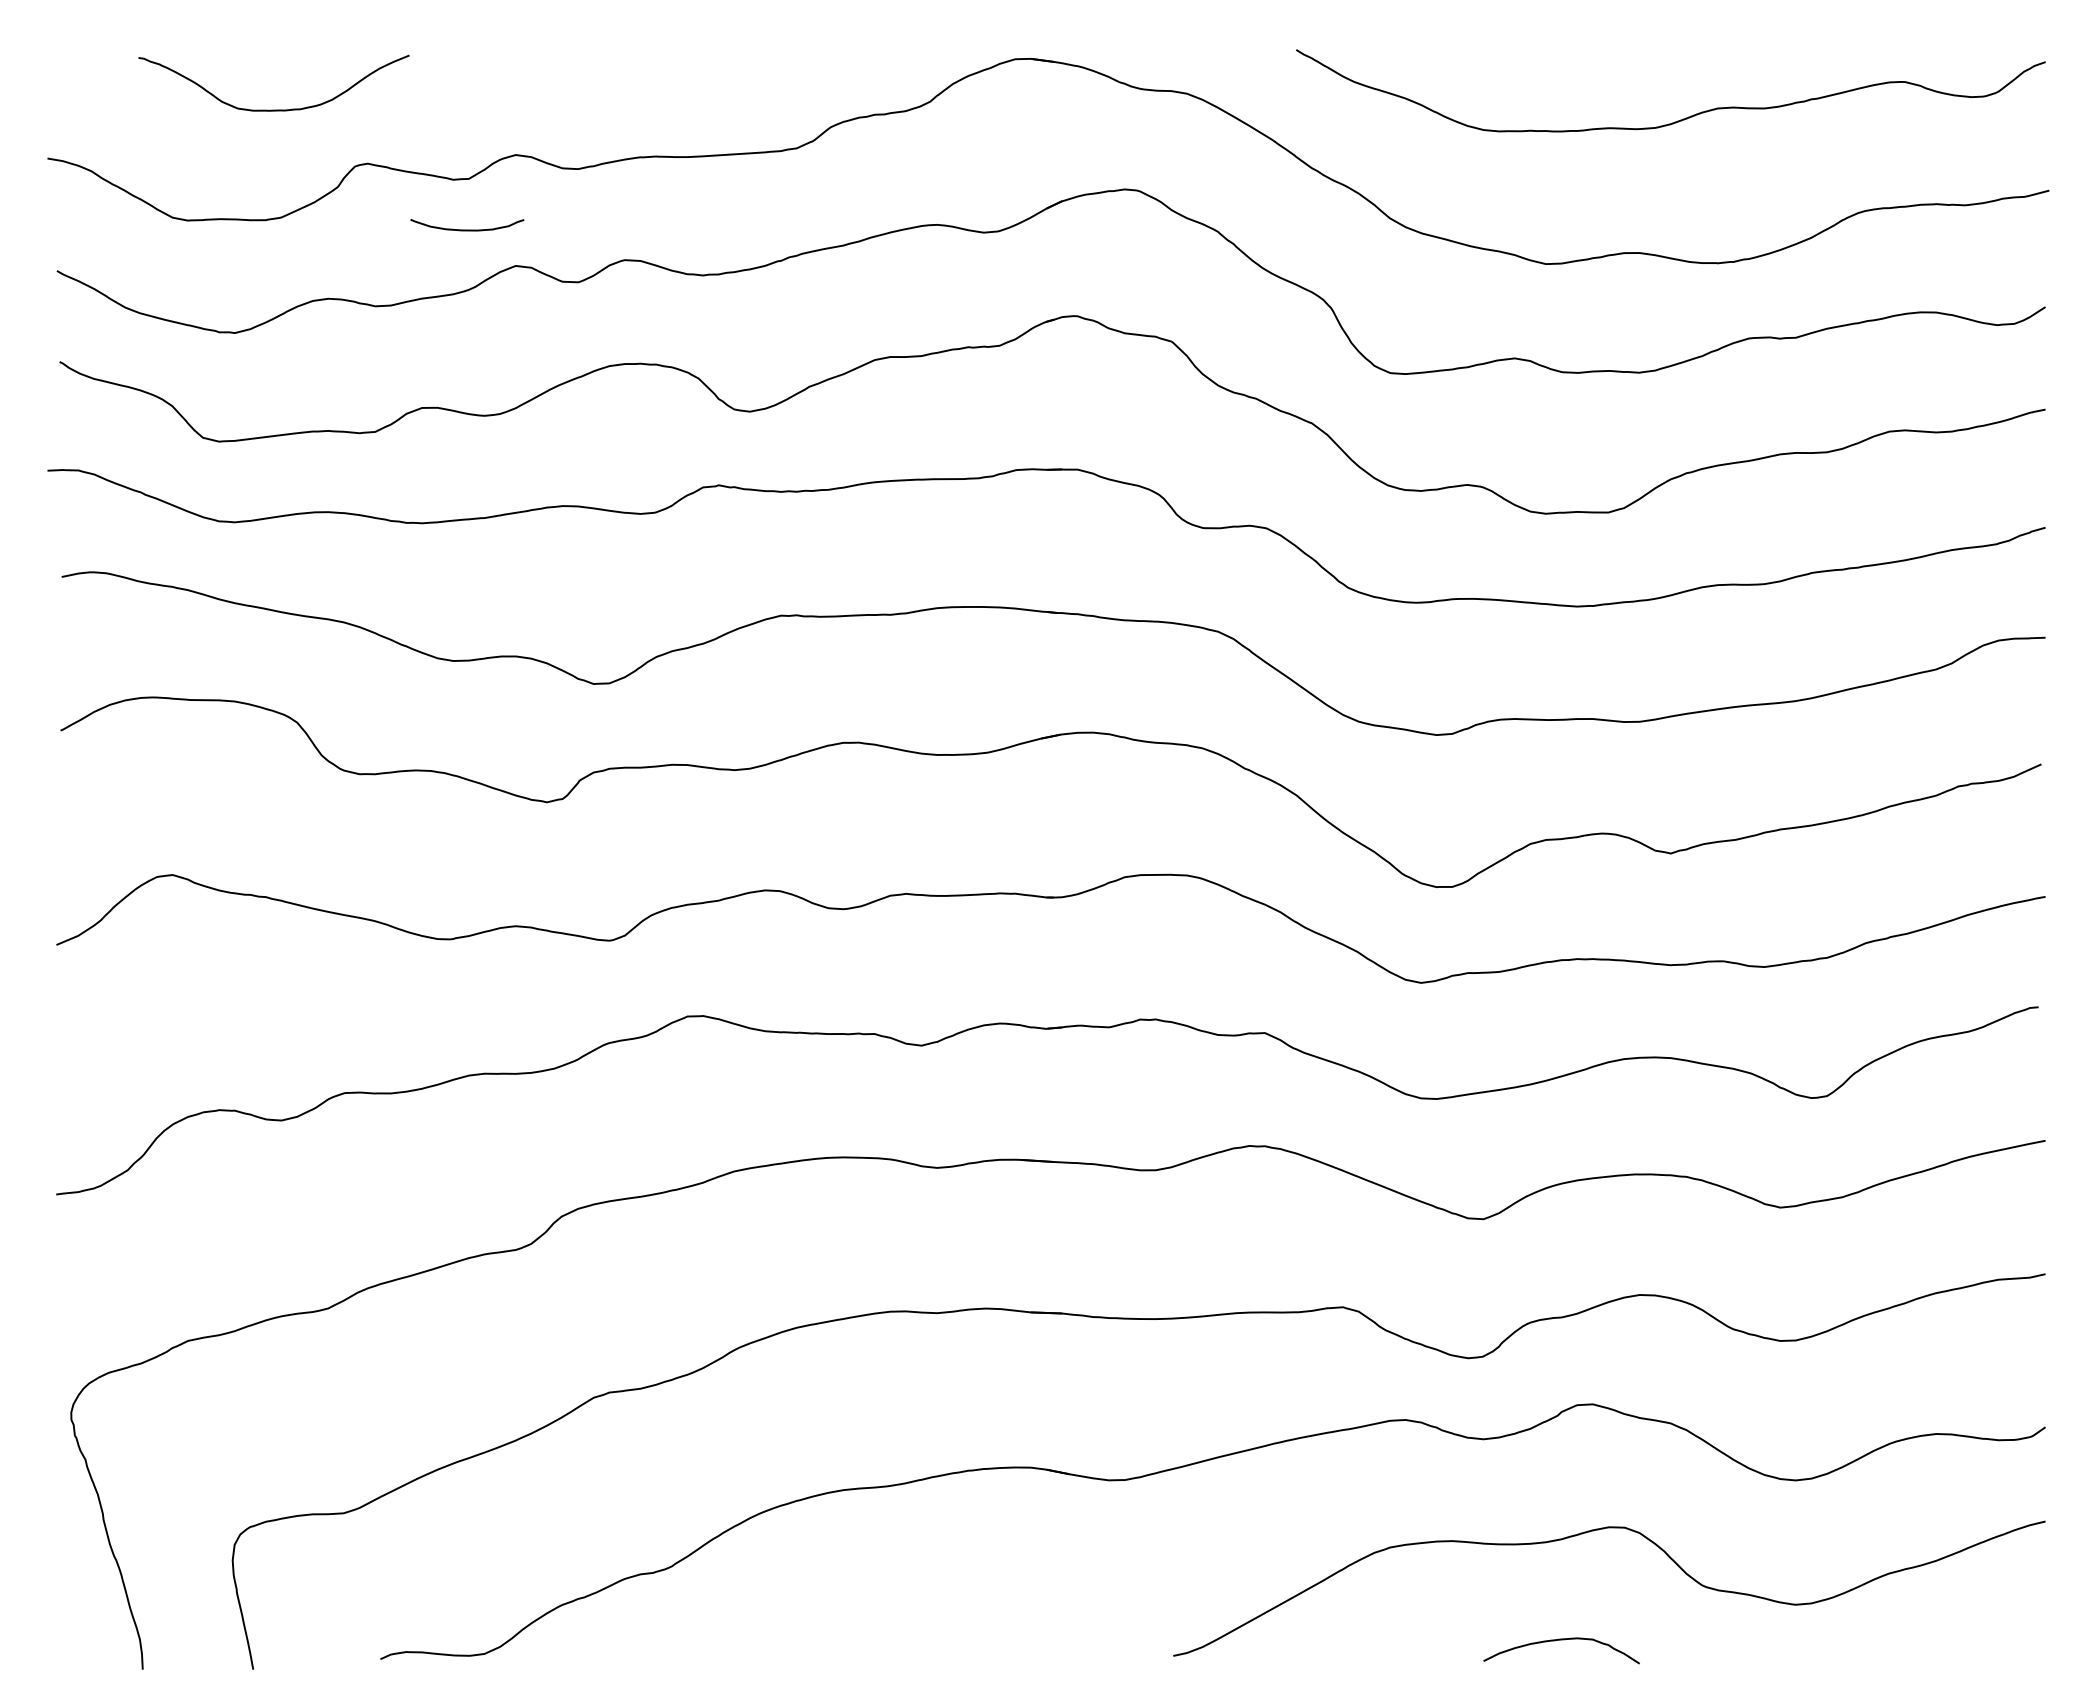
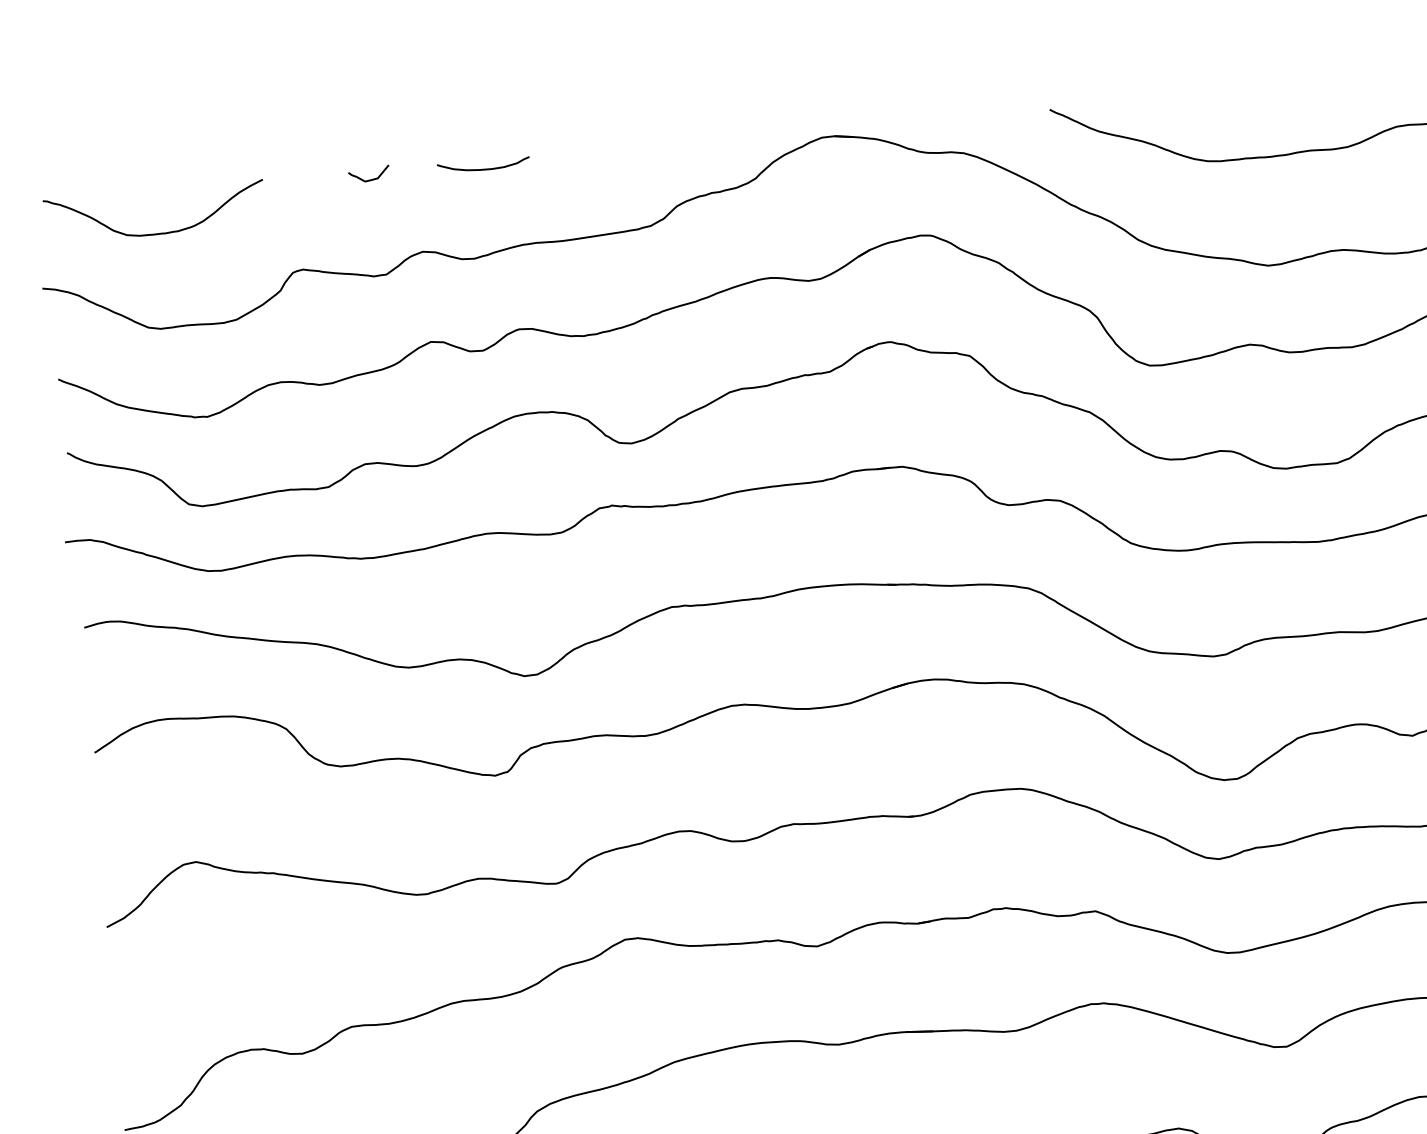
curve: (461, 60) -> (371, 178), added
curve: (273, 109) -> (156, 233), moved
curve: (467, 229) -> (484, 168), moved

